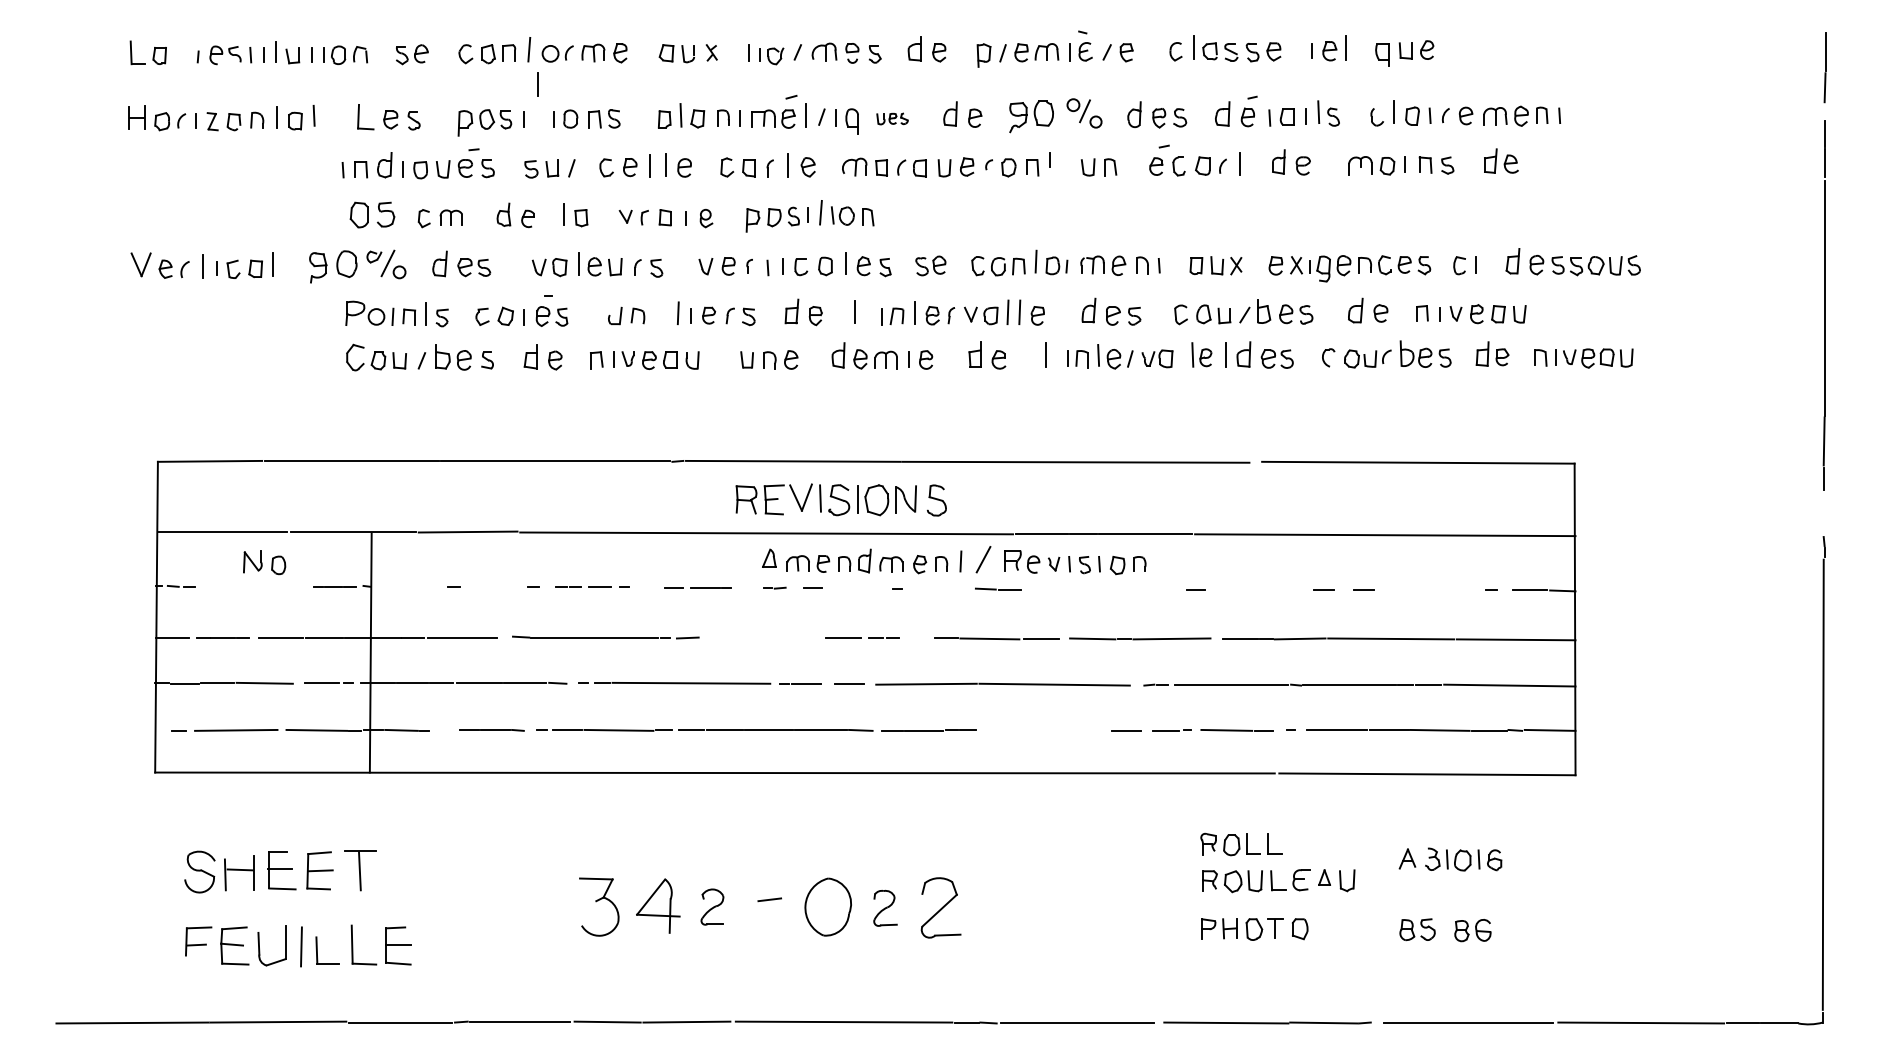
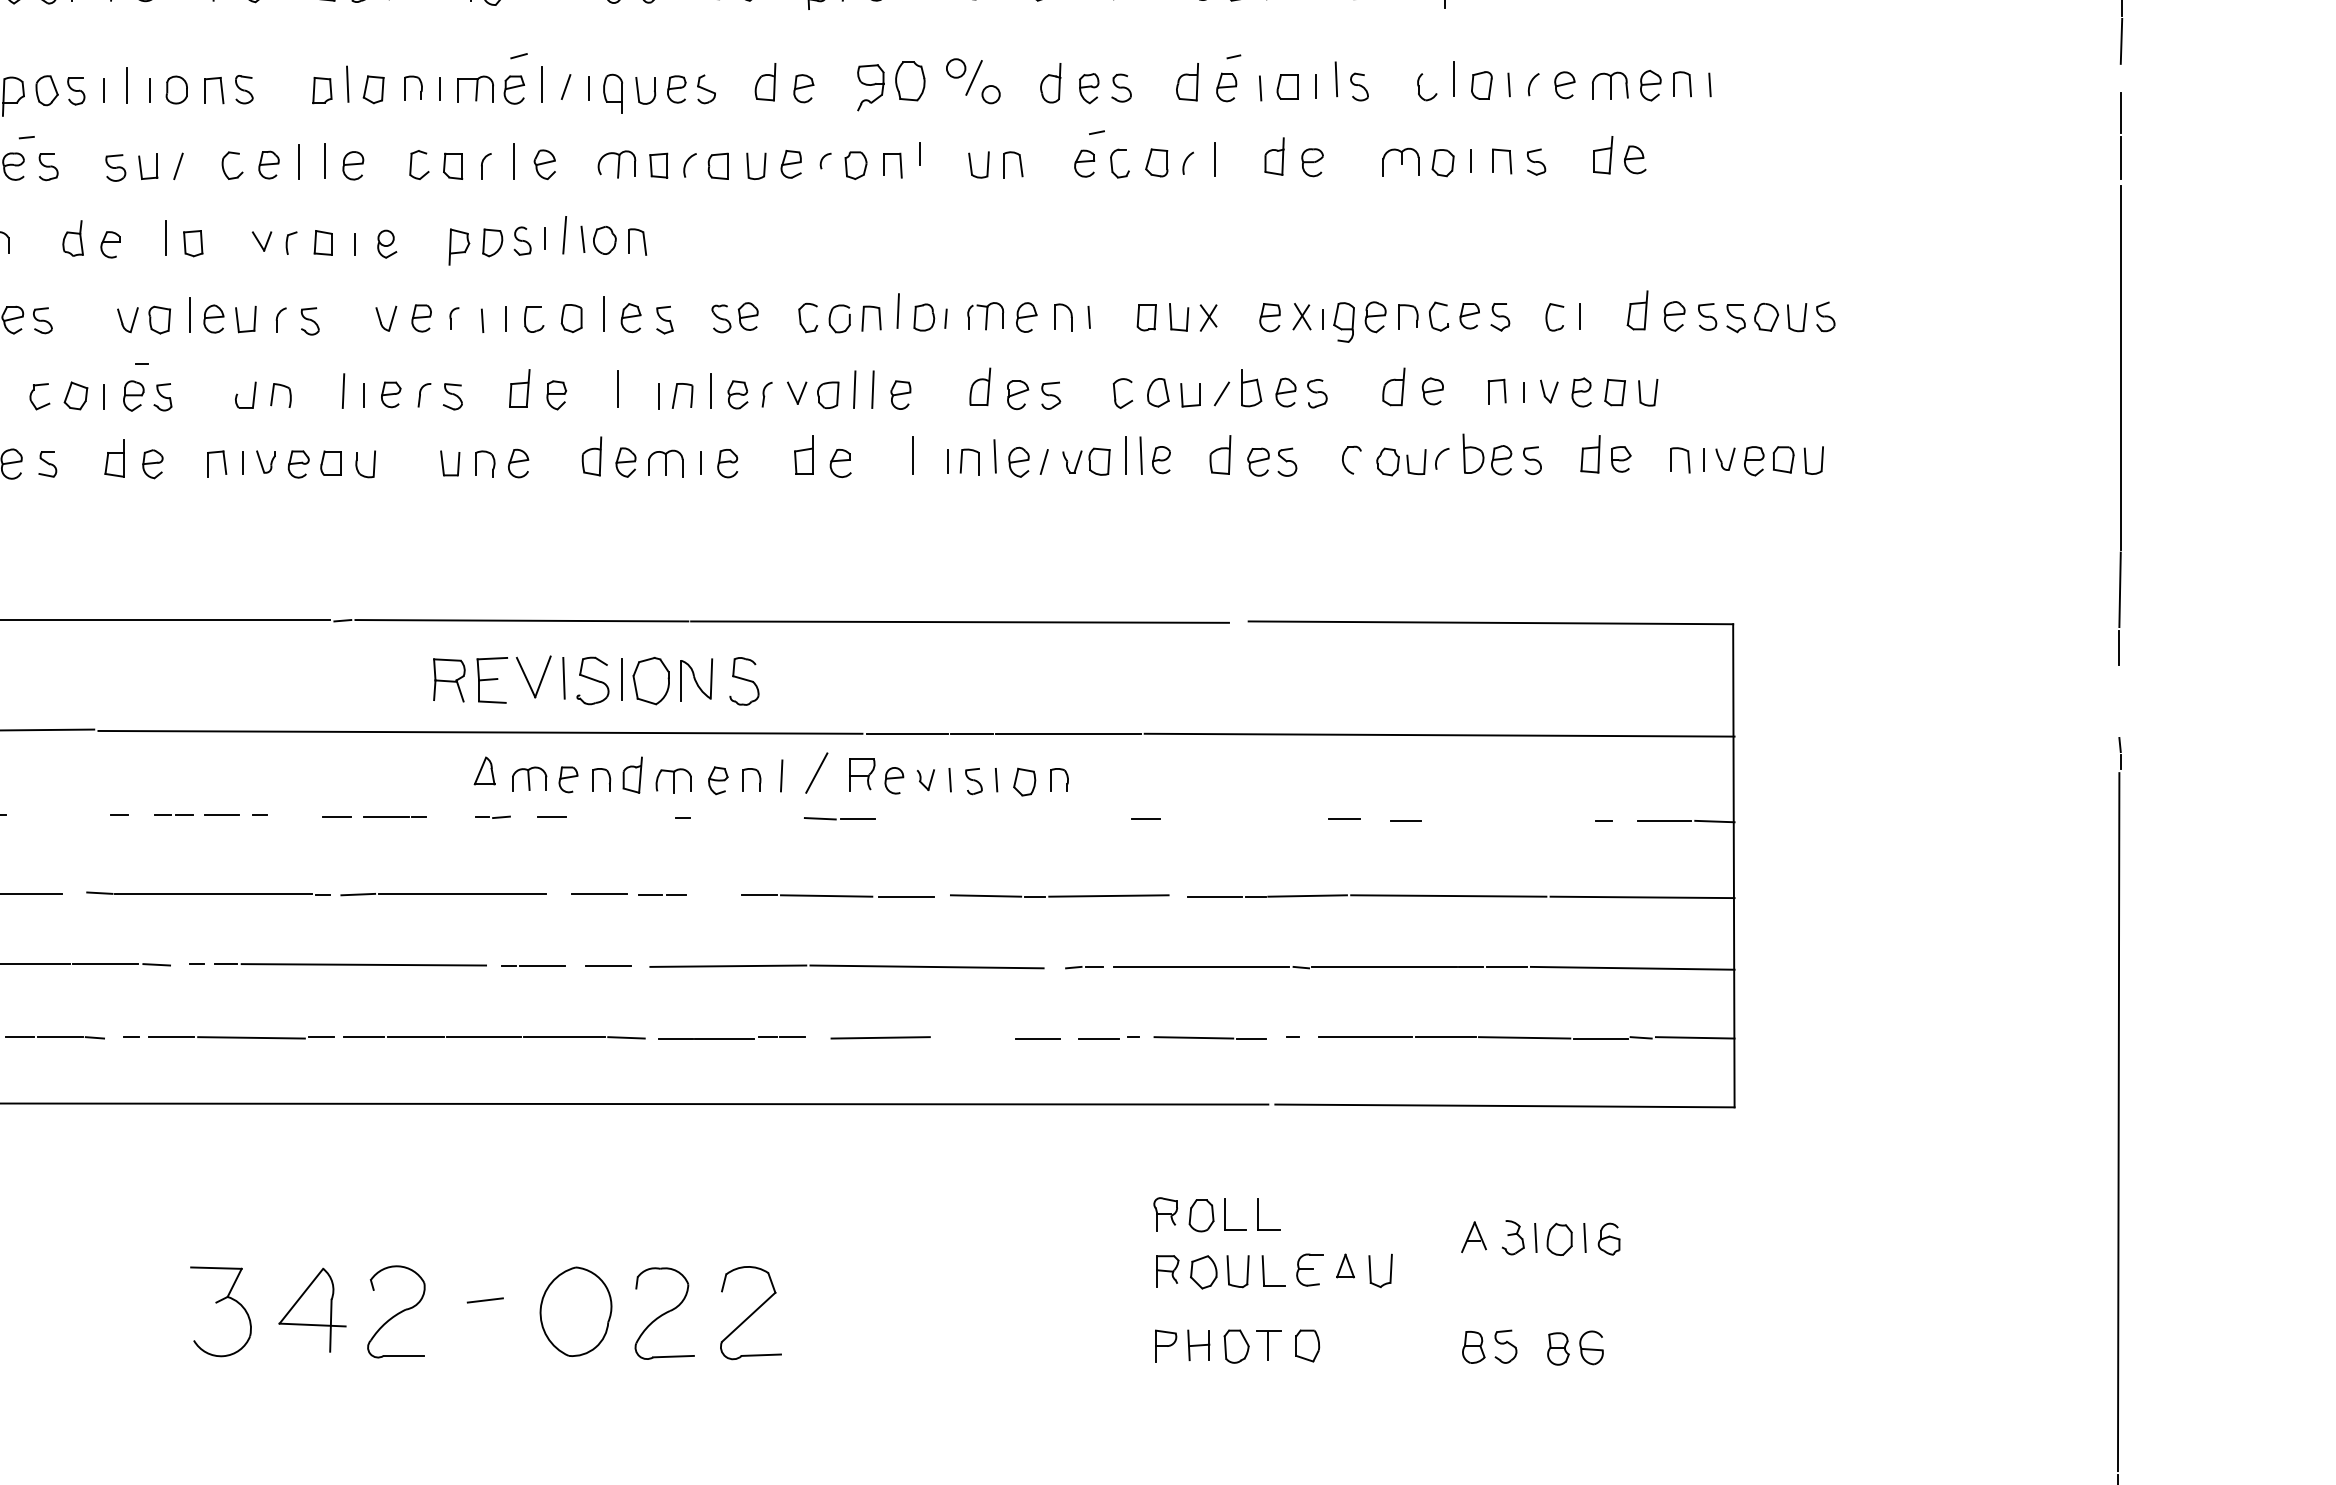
line: (537, 84) -> (125, 86), moved
part: (892, 118) -> (675, 89), size x1.67
line: (1225, 354) -> (1125, 455), moved
line: (755, 637) -> (463, 893), added
line: (1024, 729) -> (880, 1036), added
part: (712, 906) -> (396, 1310), size x1.67
part: (885, 908) -> (664, 1313), size x1.67

